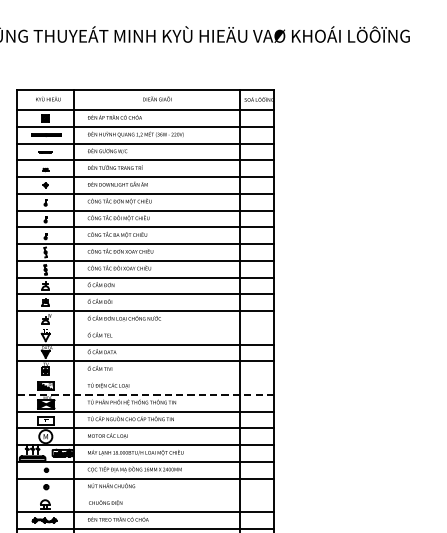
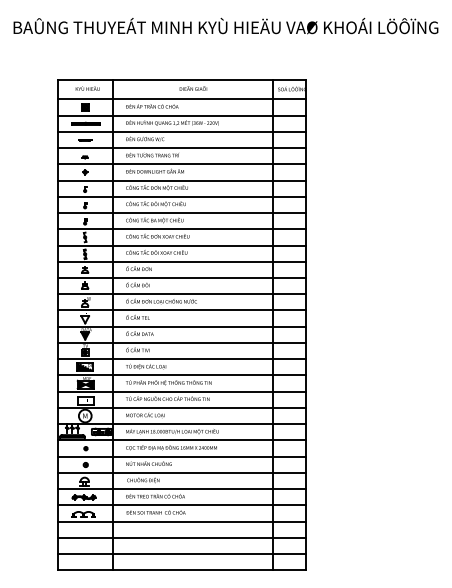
line: (145, 327) -> (181, 310), added
line: (145, 378) -> (181, 359), added
line: (146, 394) -> (182, 375), dashed -> solid
line: (145, 494) -> (181, 472), added

